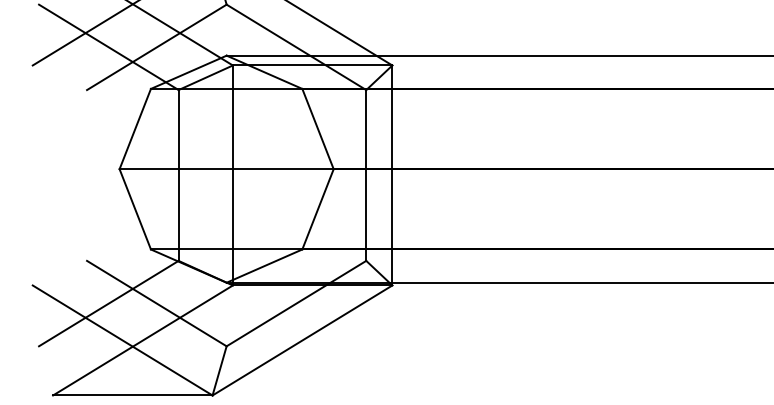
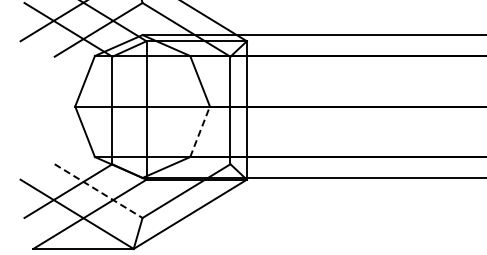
line: (318, 208) -> (200, 131), solid -> dashed
line: (156, 304) -> (98, 191), solid -> dashed

